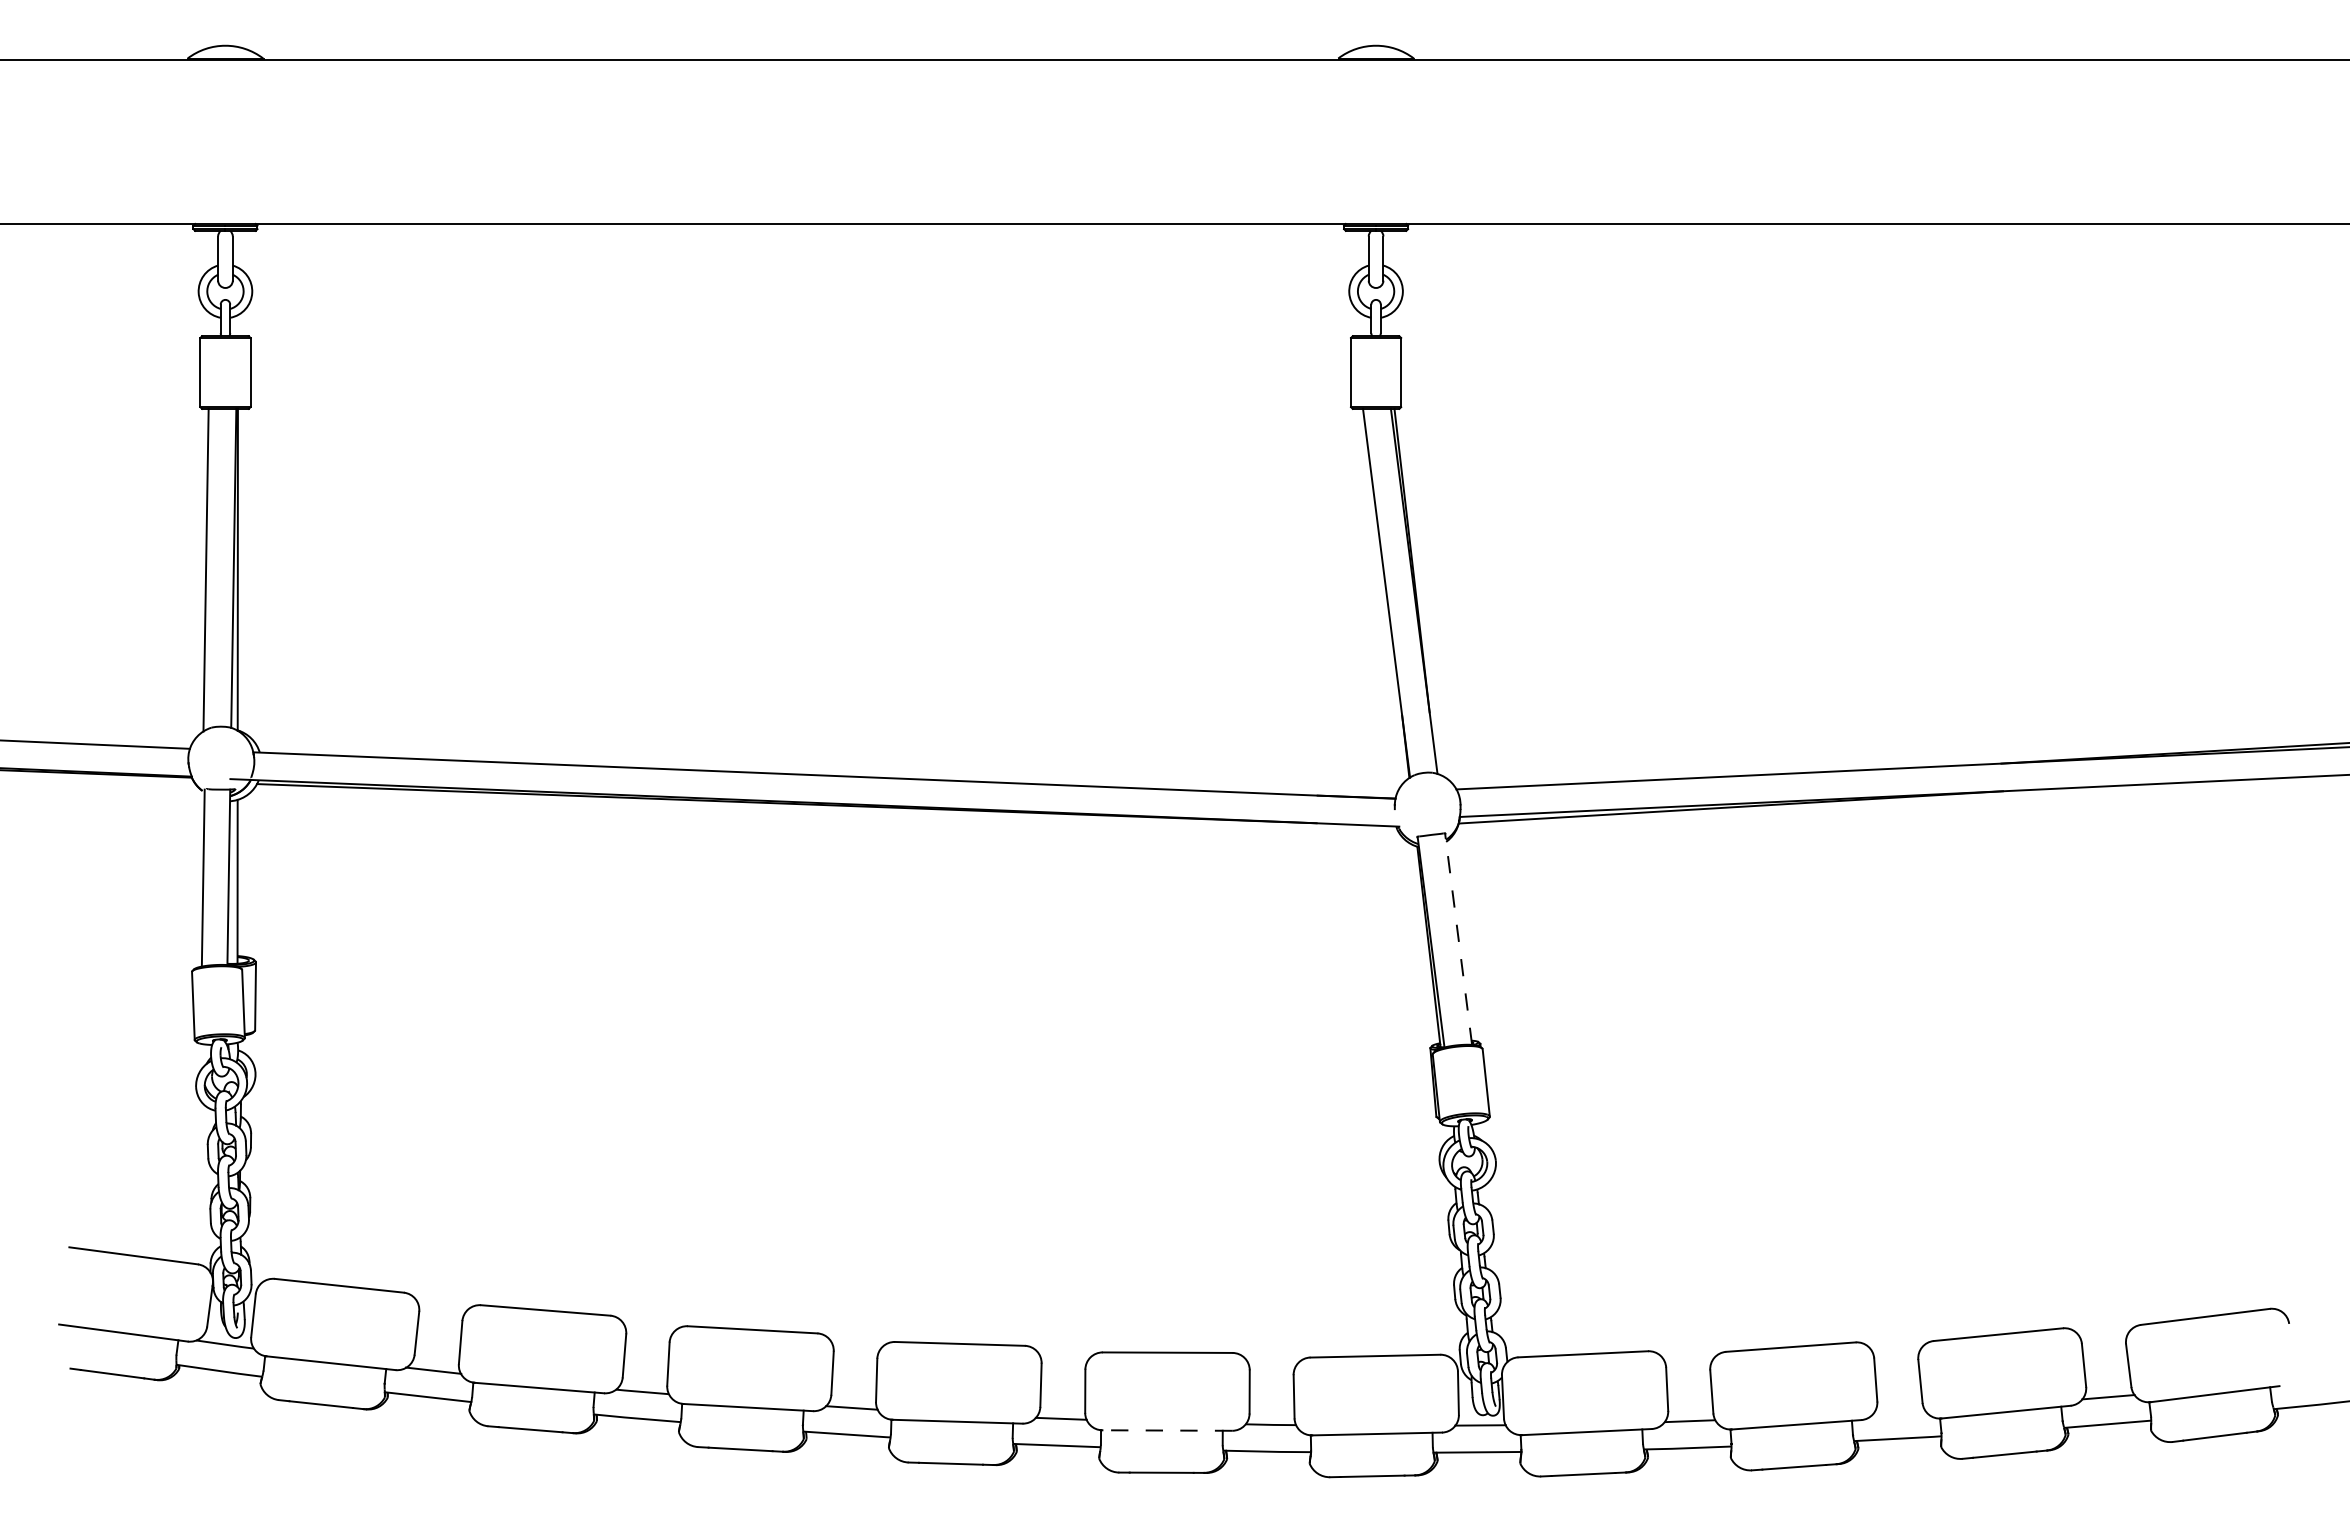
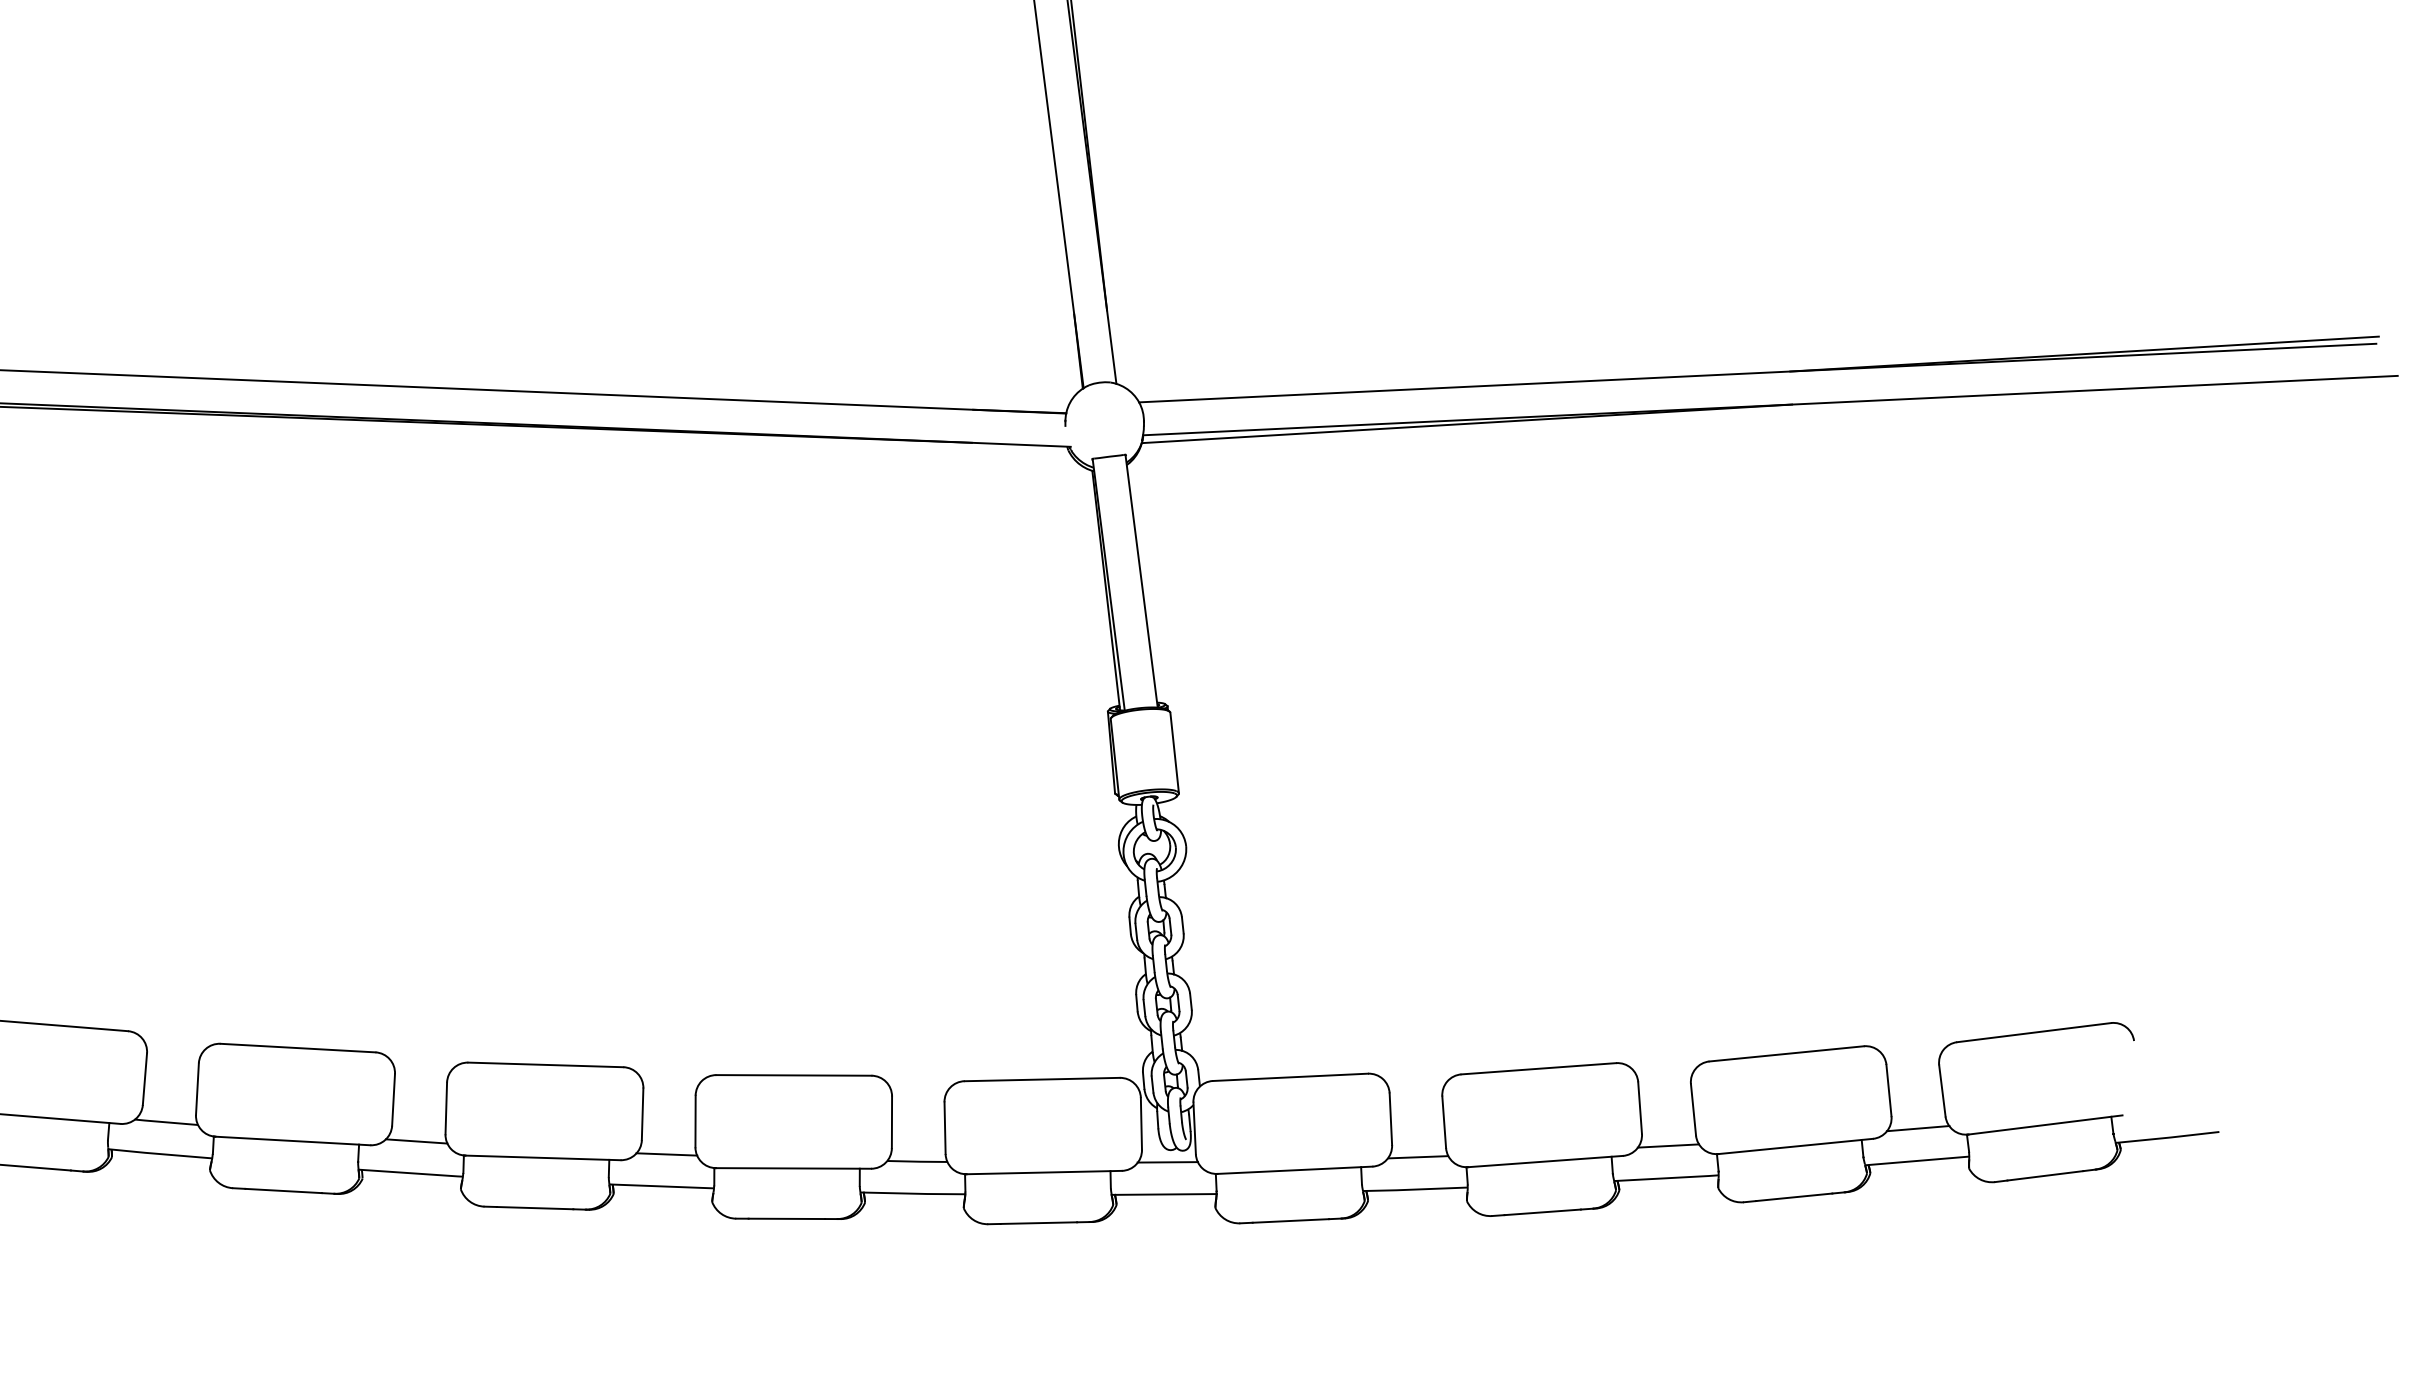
line: (1458, 939) -> (1141, 581), dashed -> solid
line: (1899, 1411) -> (1668, 1145), added
line: (1167, 1430) -> (793, 1168), dashed -> solid

